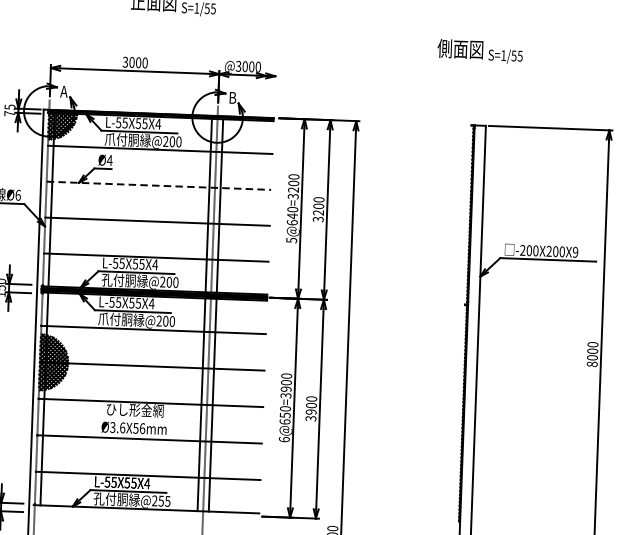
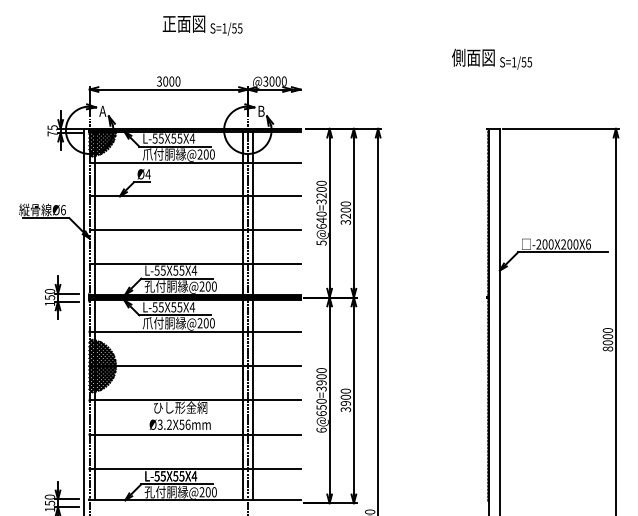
line: (159, 185) -> (195, 196), dashed -> solid
text: (575, 252) -> (588, 244), -200X200X9 -> -200X200X6
text: (122, 427) -> (169, 424), Ø3.6X56mm -> Ø3.2X56mm
text: (163, 501) -> (210, 492), @255 -> @200

